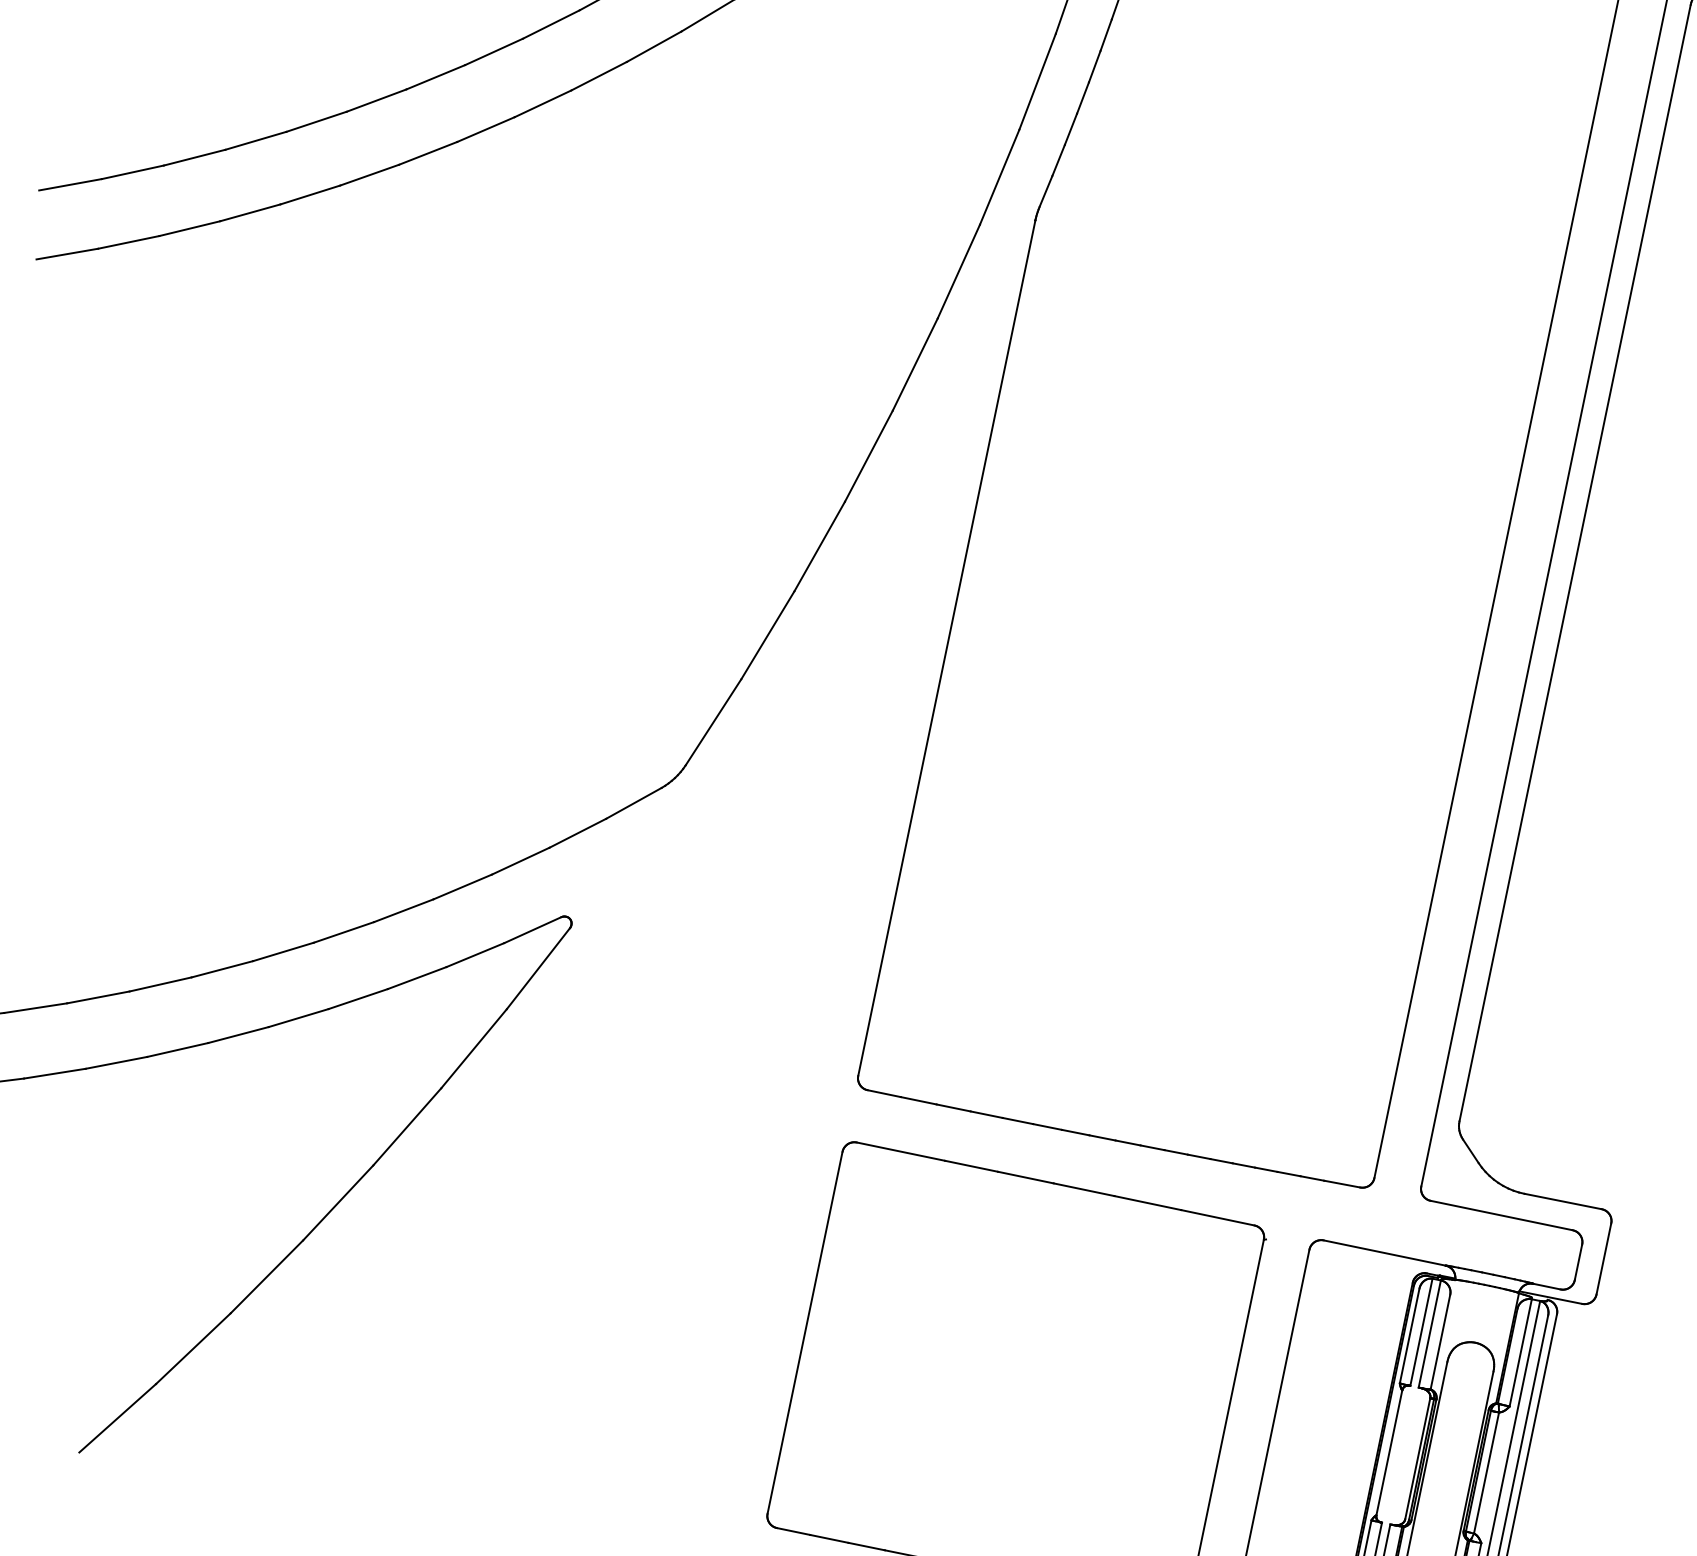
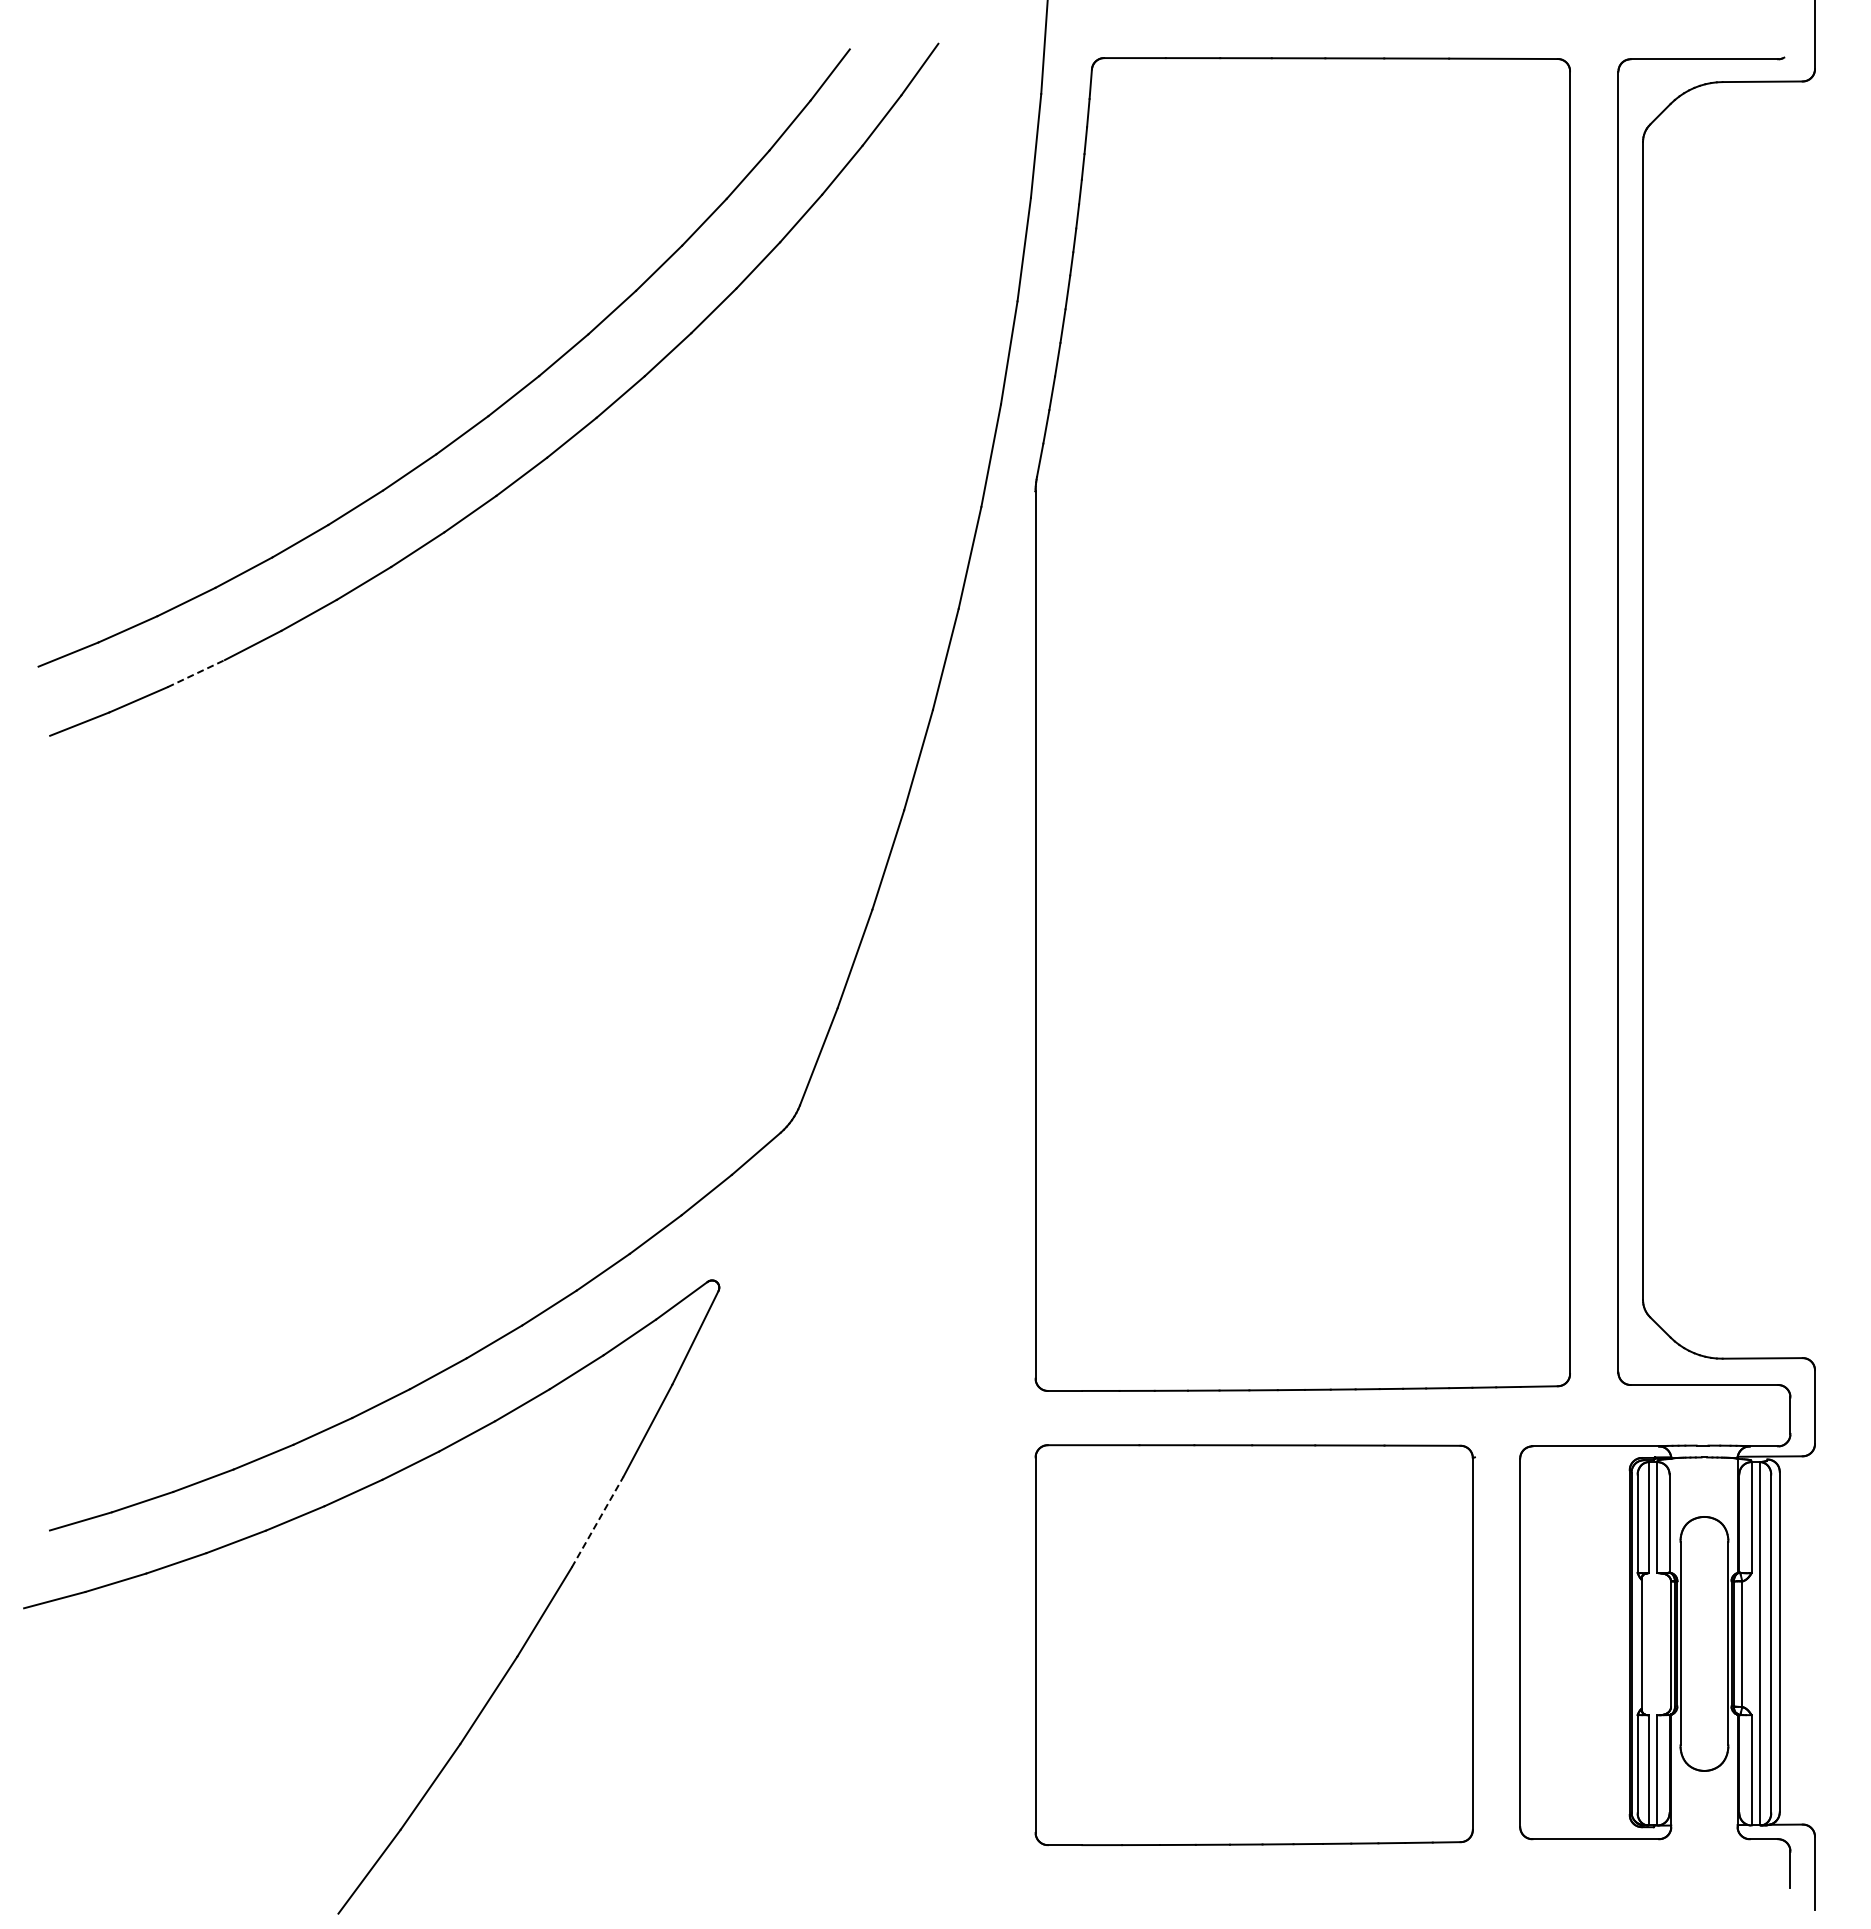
line: (190, 228) -> (196, 673), solid -> dashed
line: (407, 1126) -> (597, 1521), solid -> dashed

